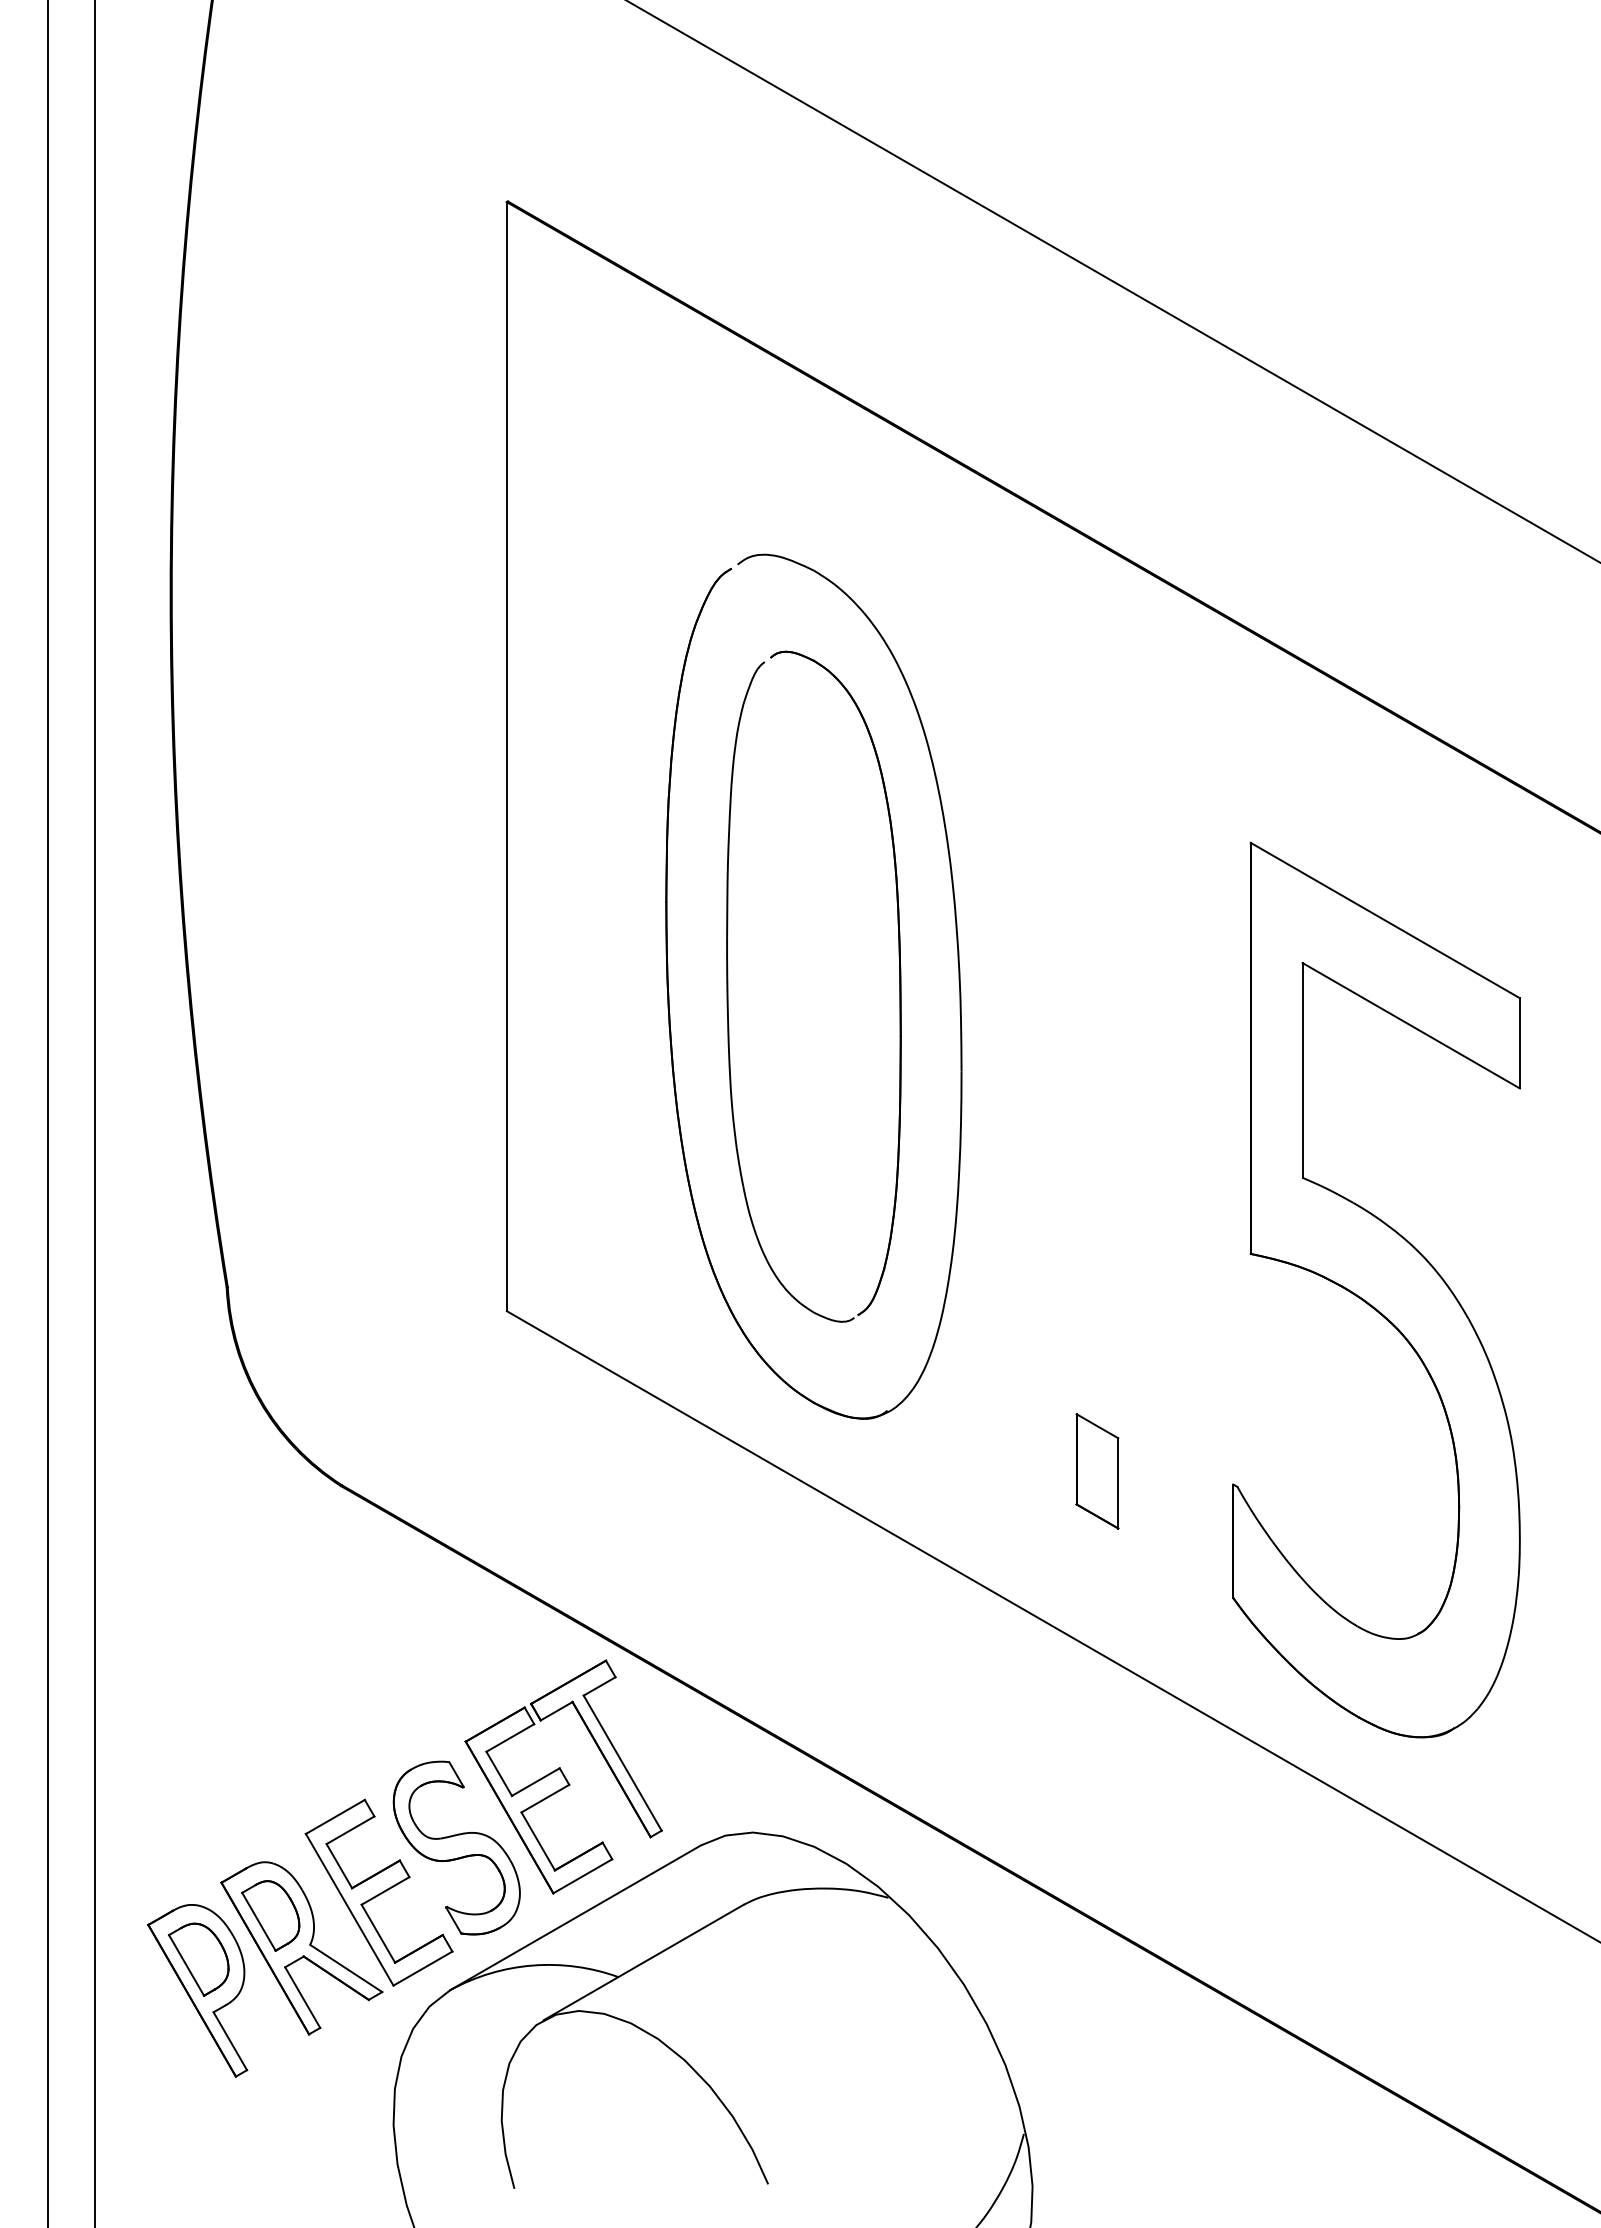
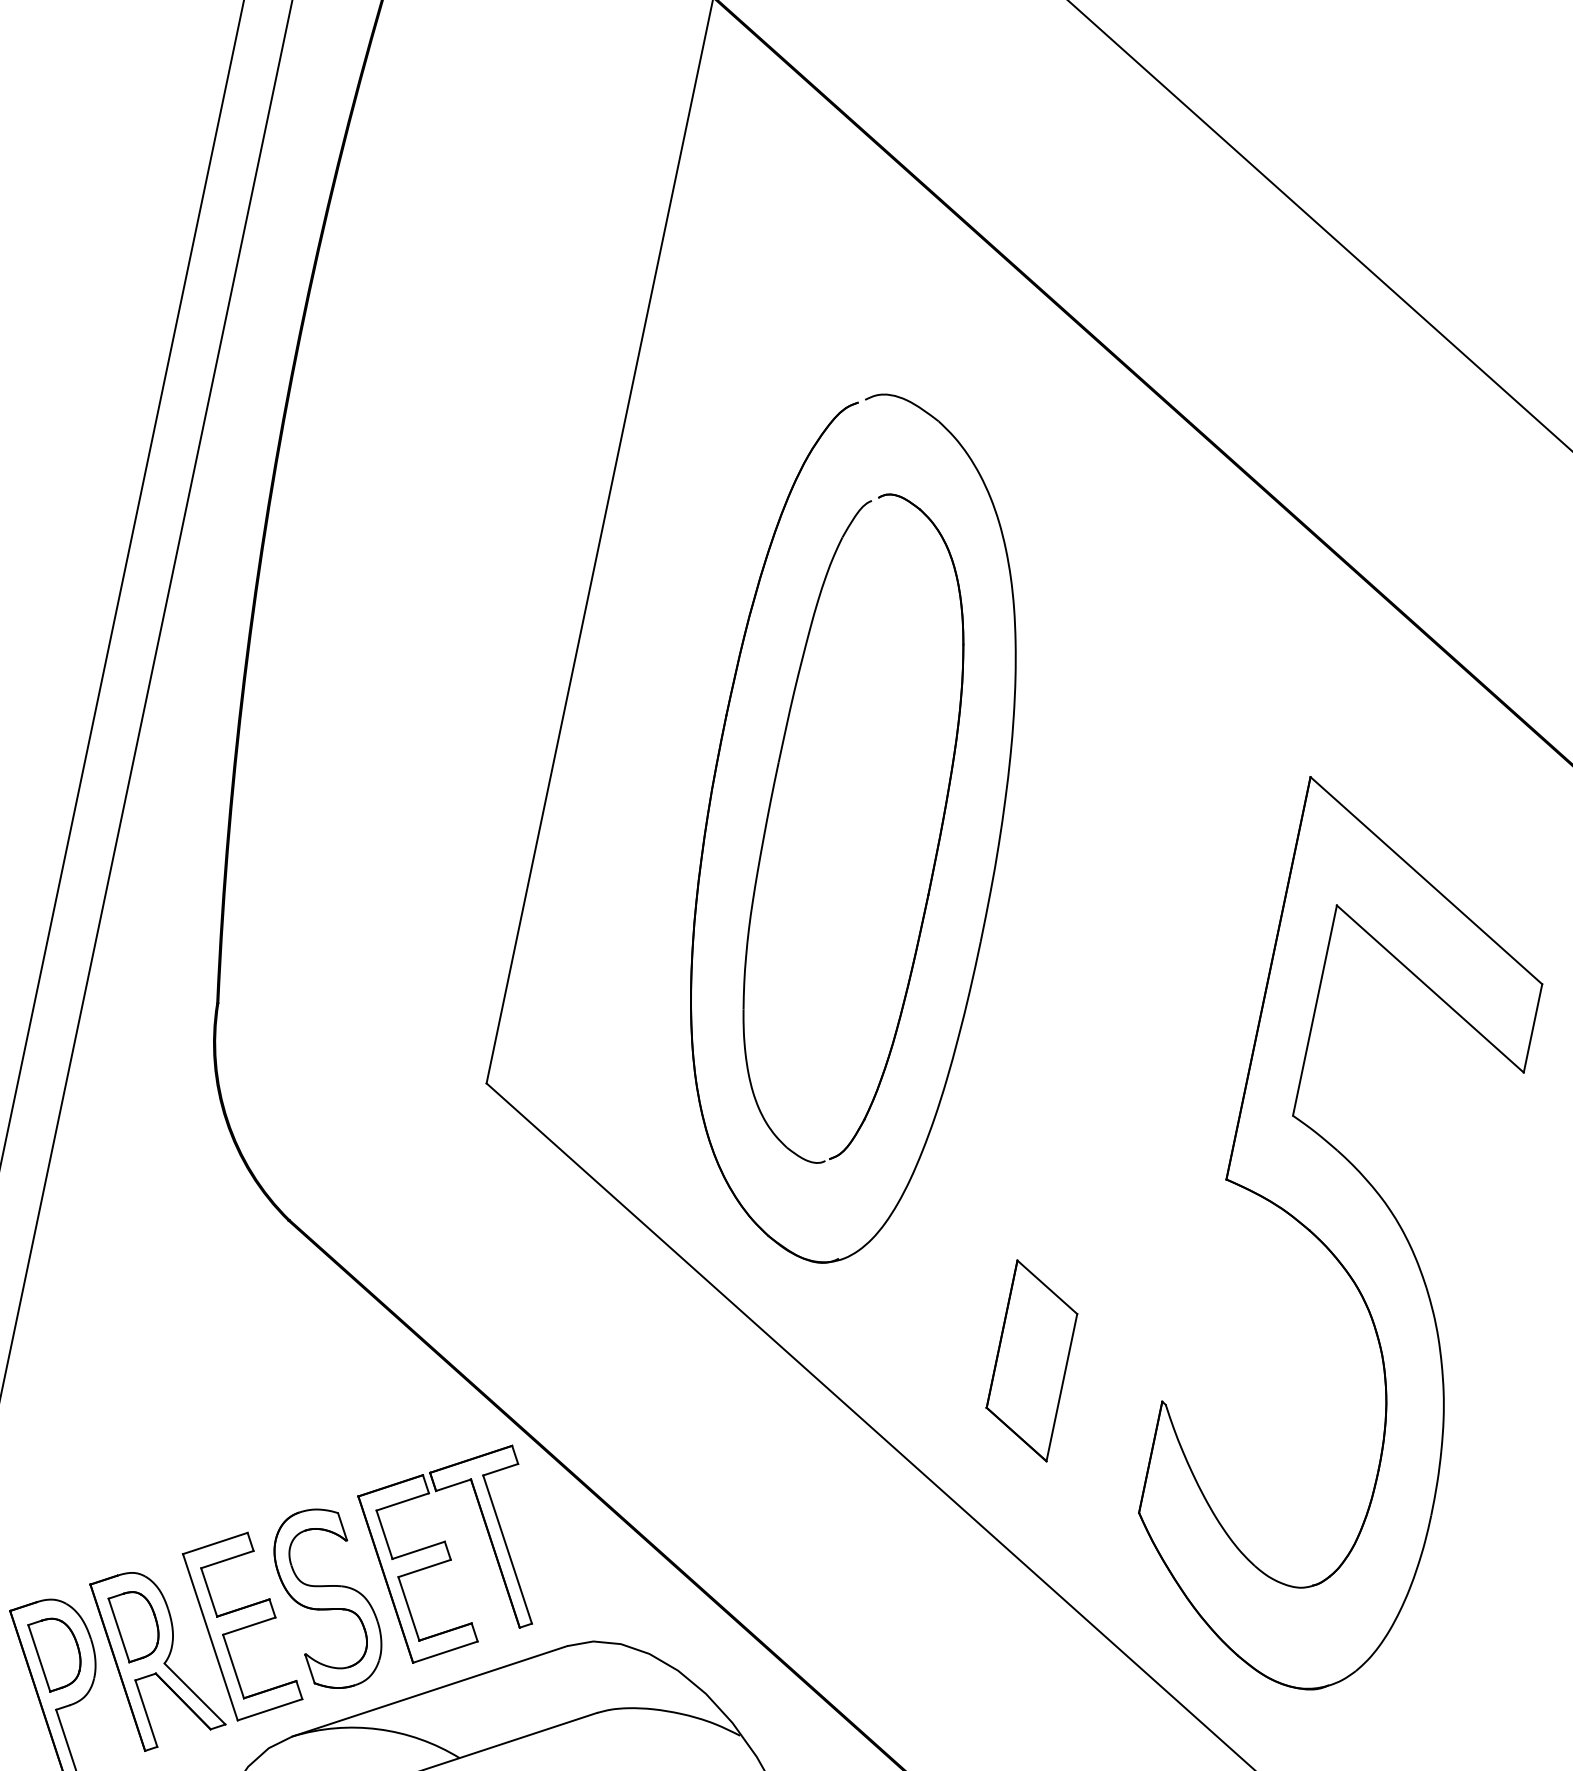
part: (1097, 1471) -> (1031, 1361), size x1.67

